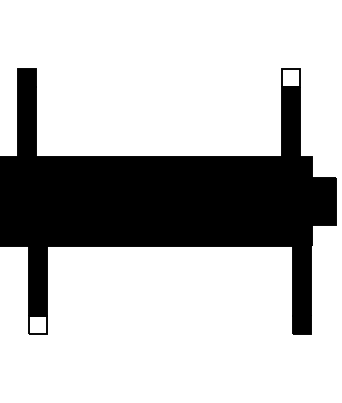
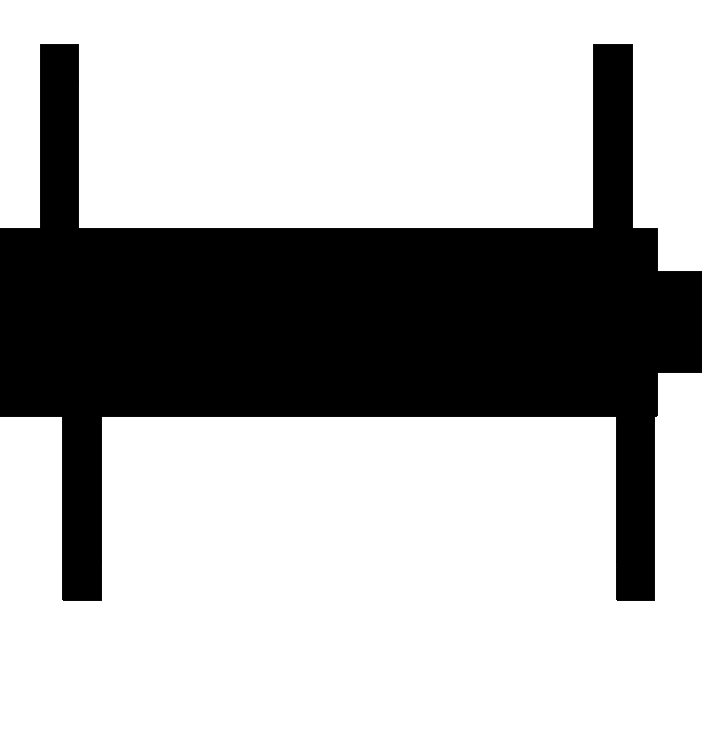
fill: (291, 77) -> (613, 62), added
fill: (37, 324) -> (81, 580), added

